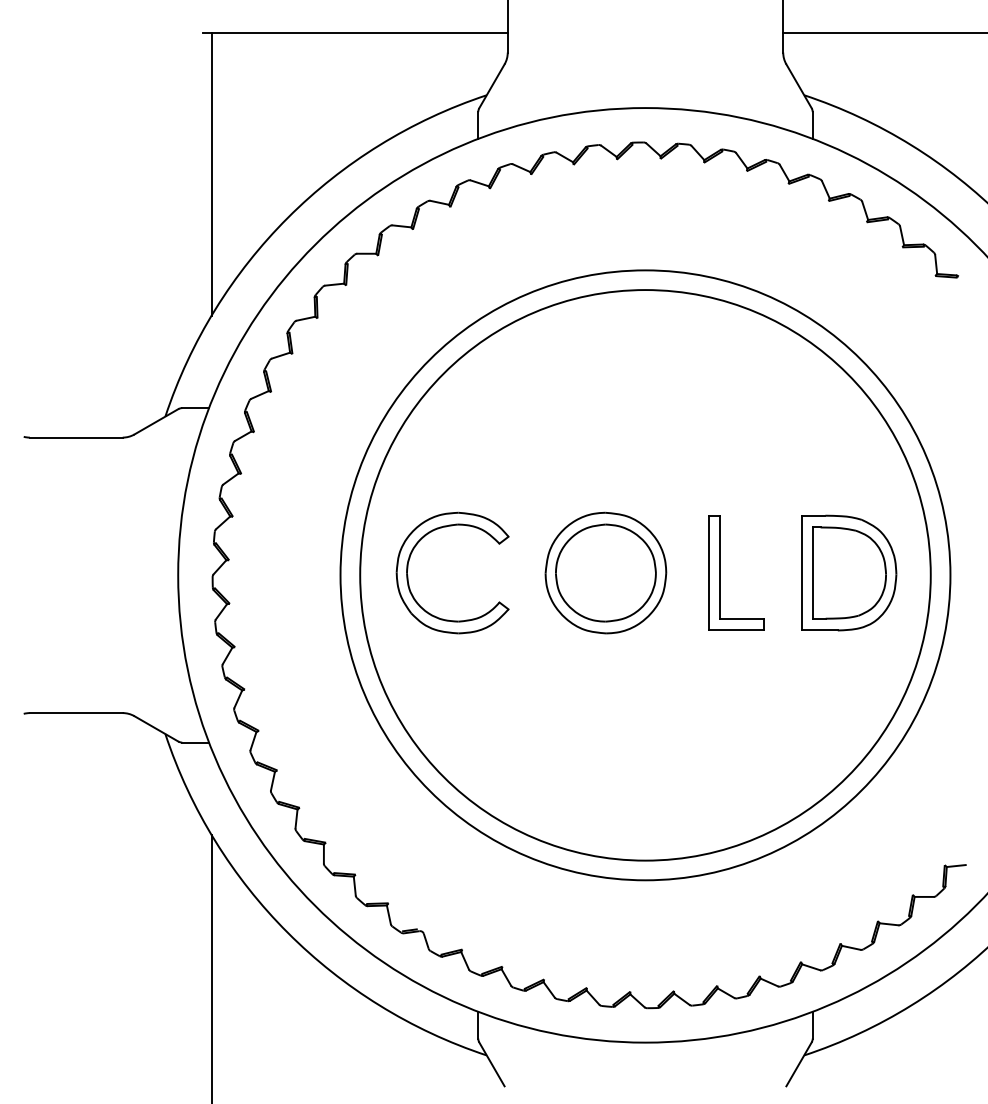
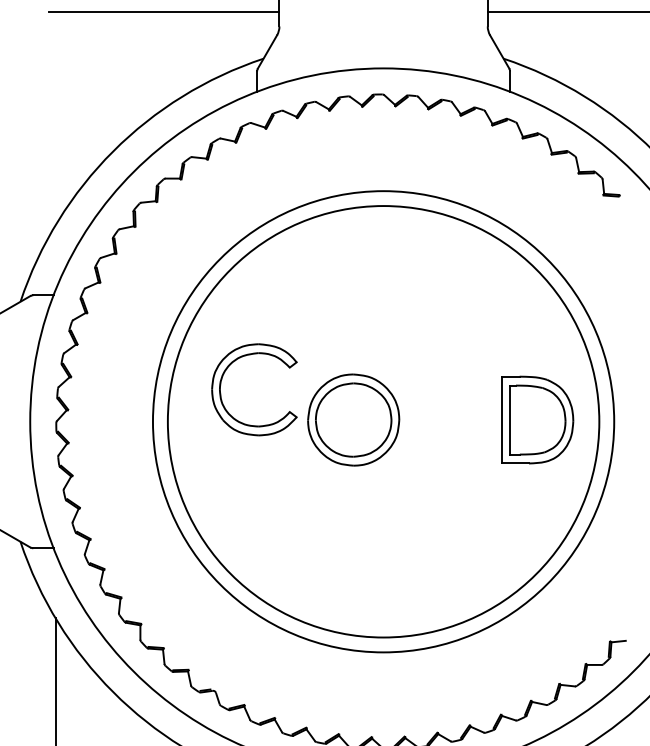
line: (211, 174) -> (55, 118), removed
part: (408, 569) -> (221, 387), moved
part: (720, 572) -> (440, 419), removed

